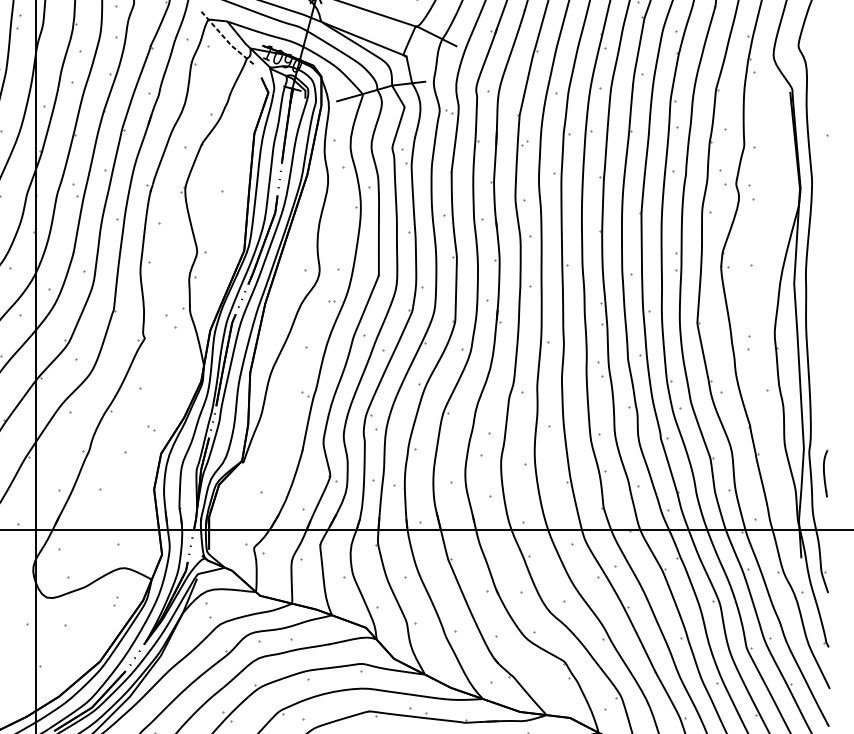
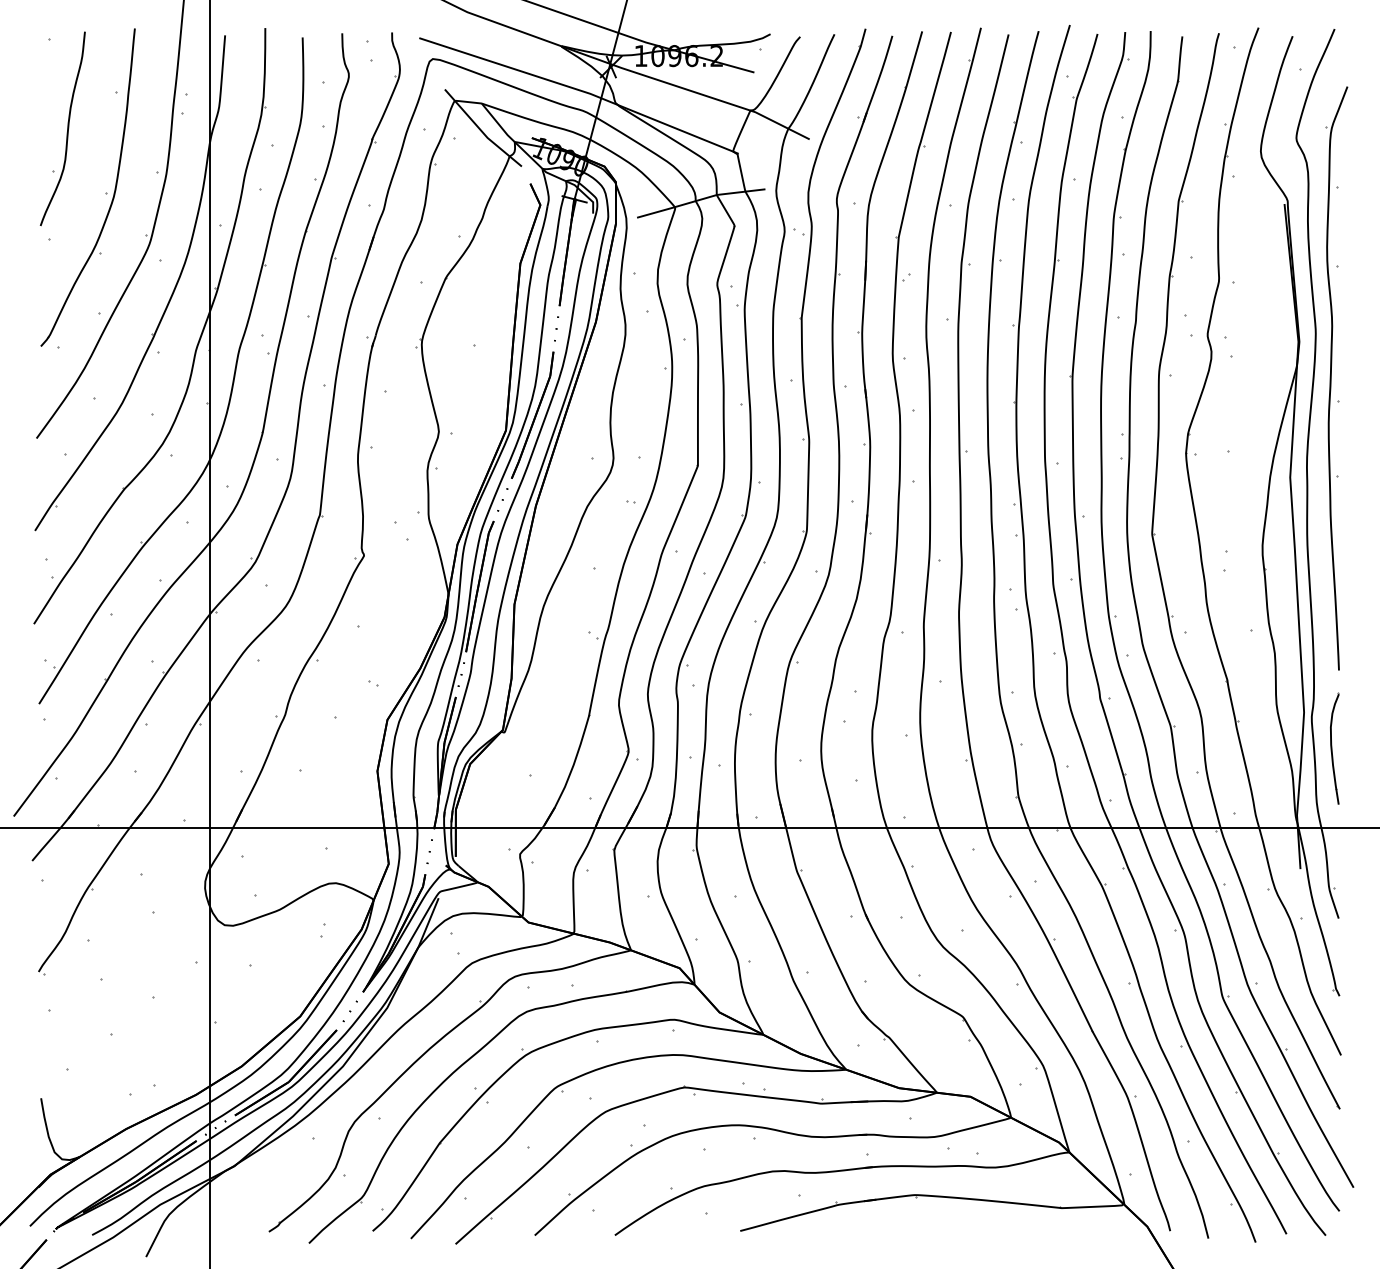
line: (227, 41) -> (481, 131), dashed -> solid
part: (826, 214) -> (1336, 378), added
part: (825, 473) -> (1334, 748), size x1.67

